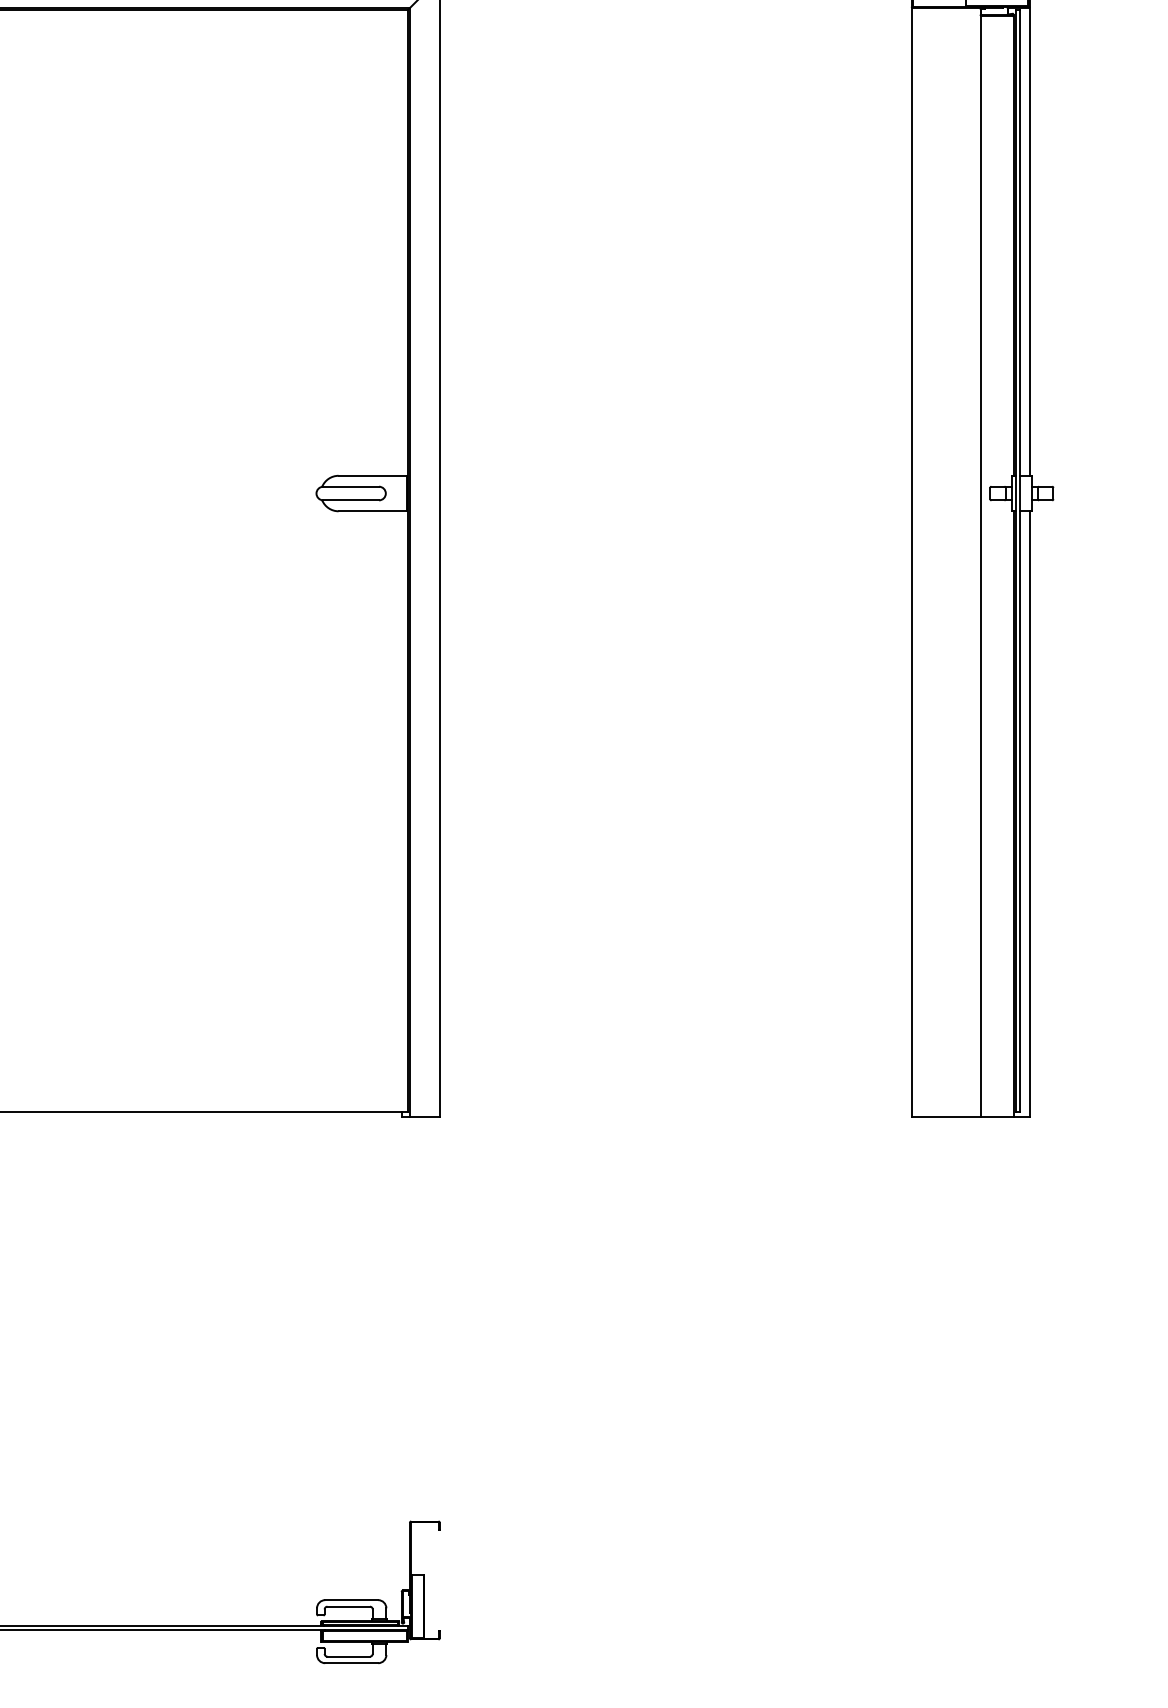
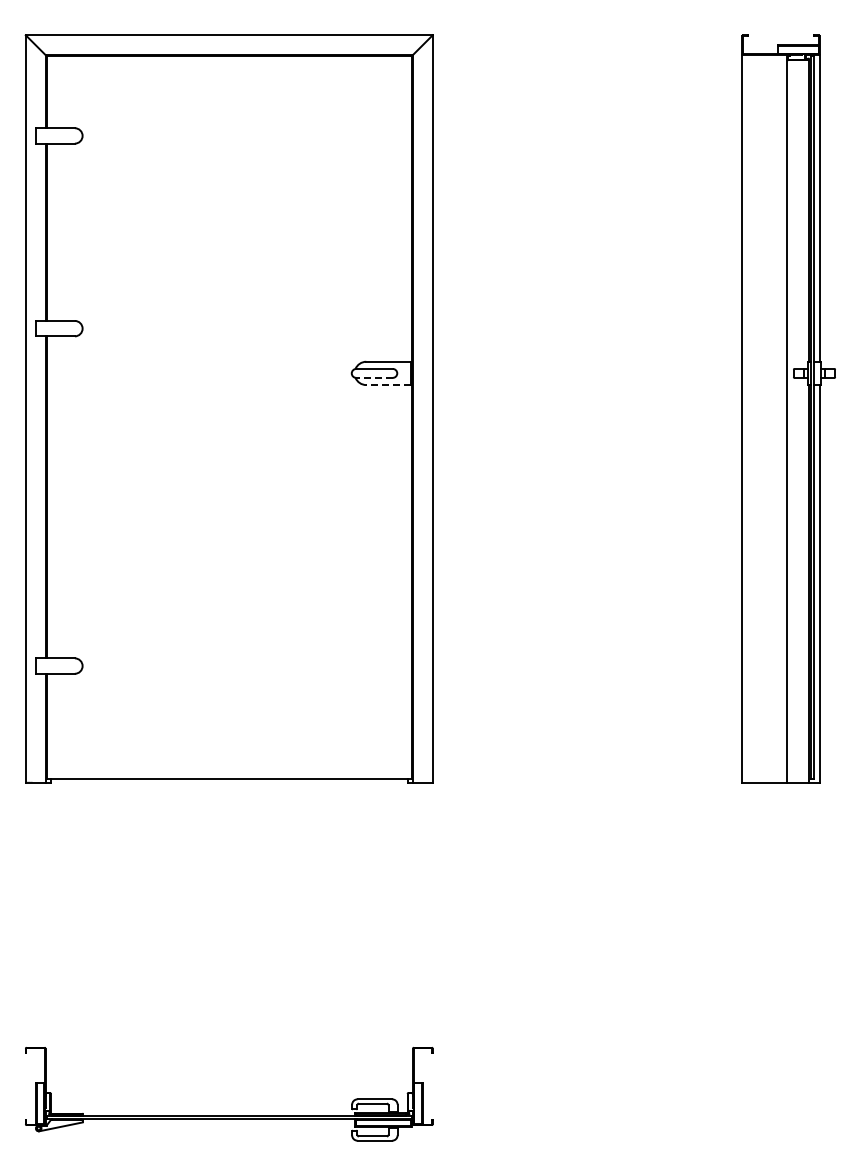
line: (351, 499) -> (374, 377), solid -> dashed
line: (372, 511) -> (388, 385), solid -> dashed

